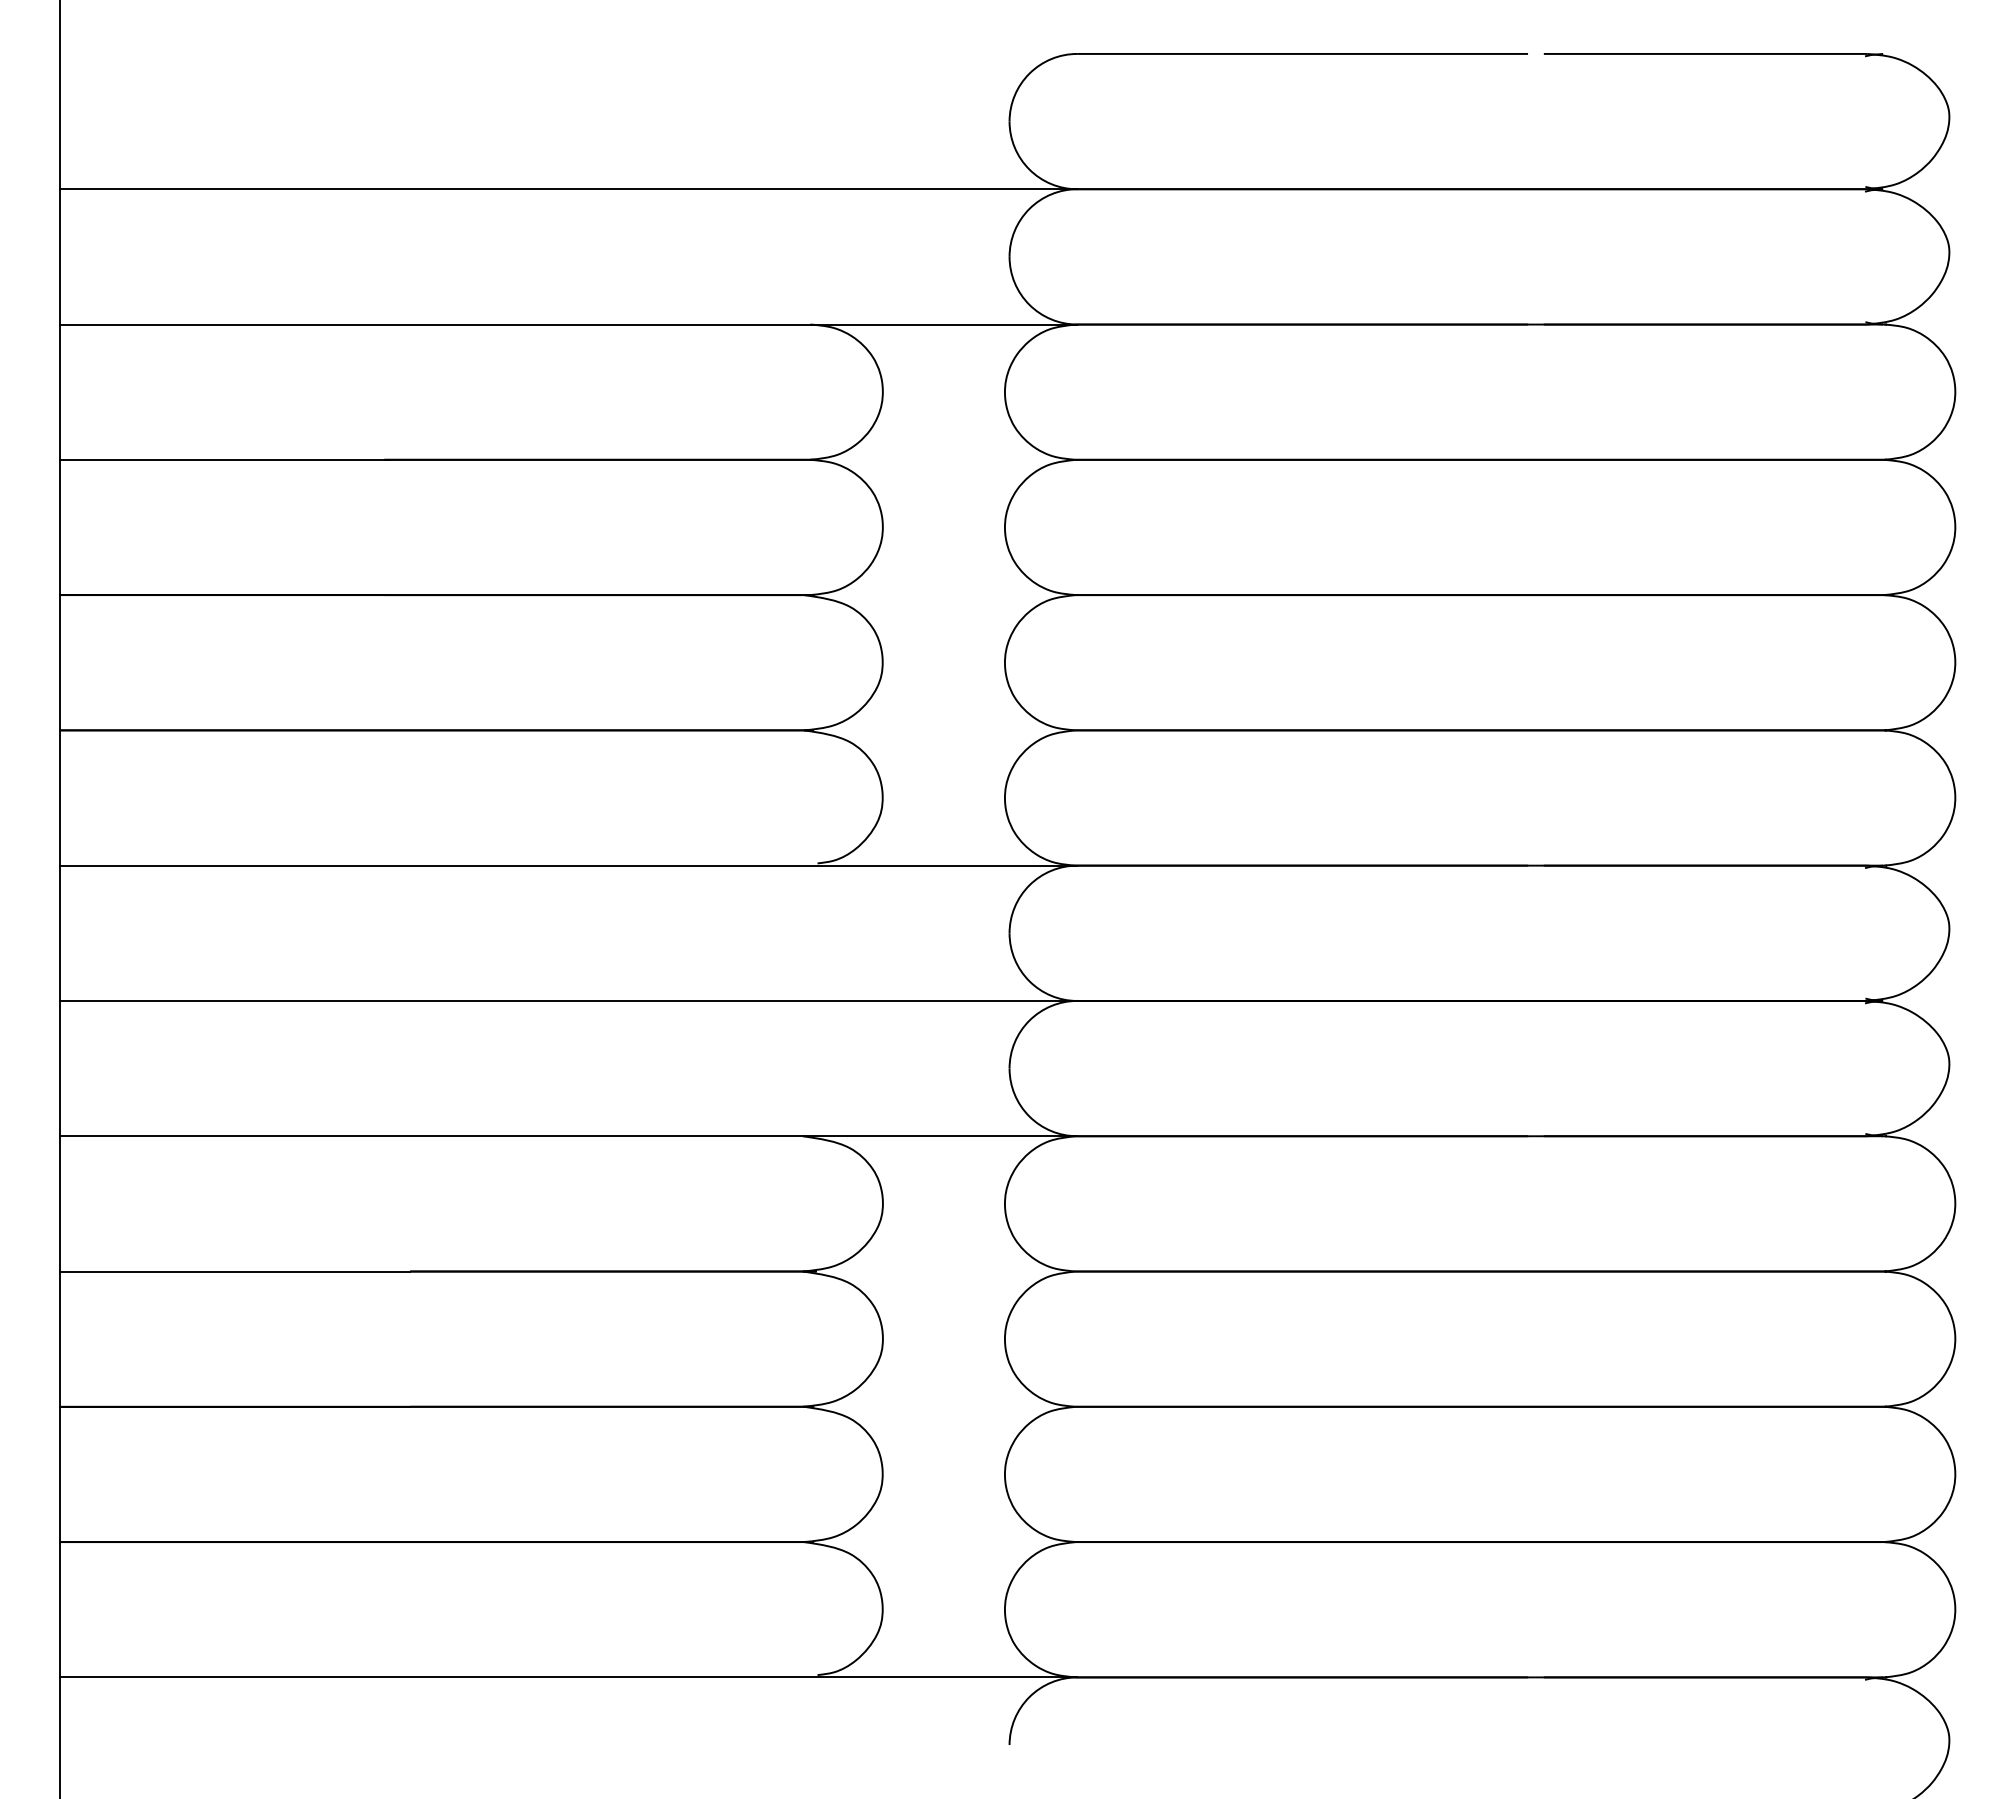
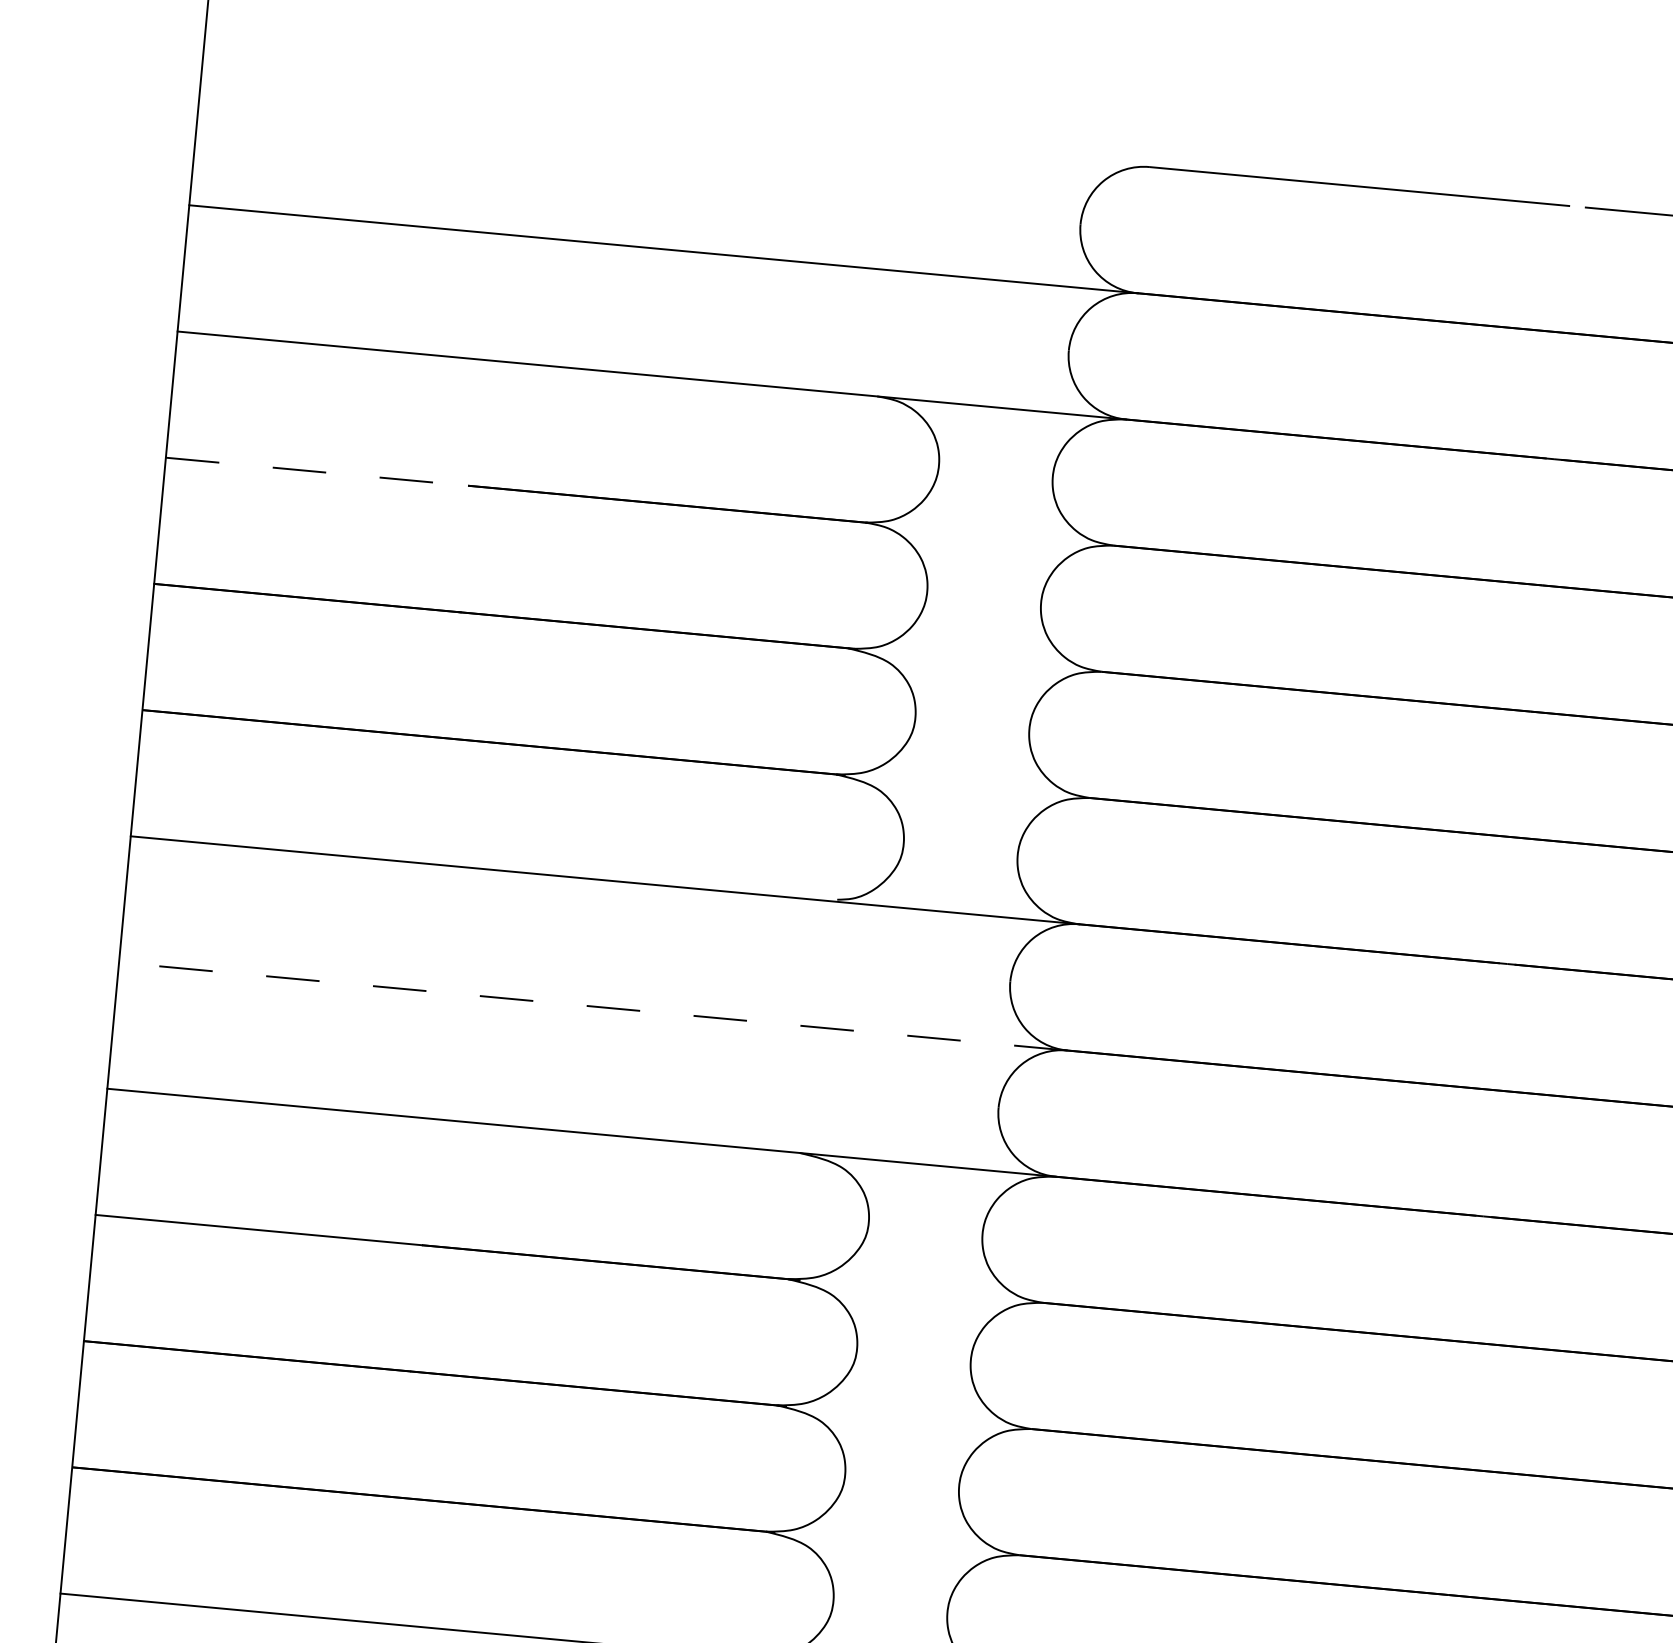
line: (225, 459) -> (319, 471), solid -> dashed
line: (568, 1000) -> (593, 1006), solid -> dashed

